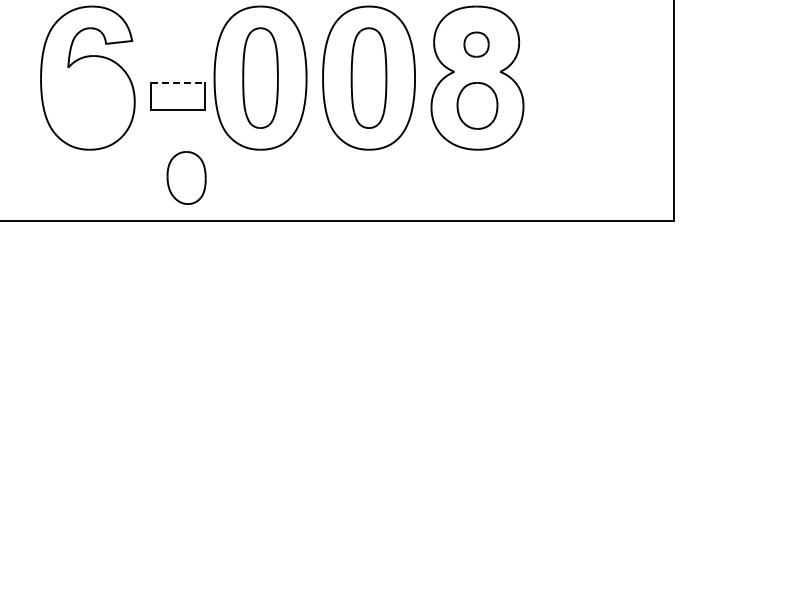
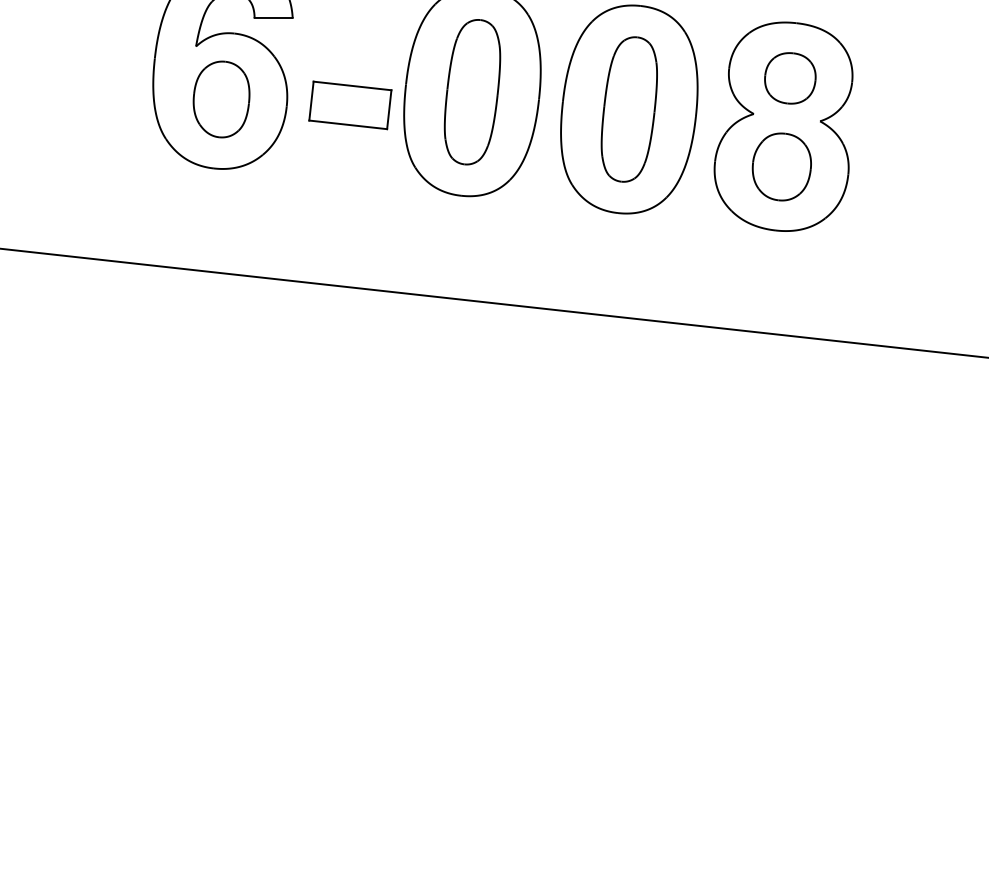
part: (476, 44) -> (790, 78), size x1.43
line: (178, 82) -> (353, 85), dashed -> solid
part: (186, 177) -> (221, 98), moved

